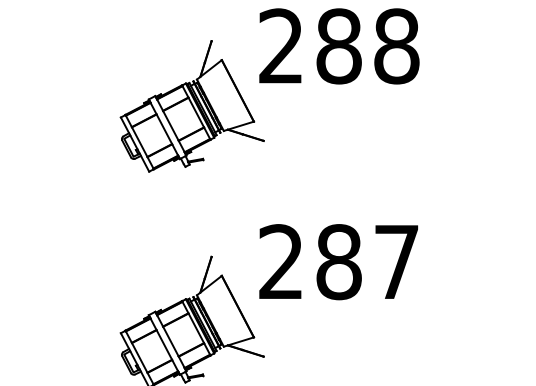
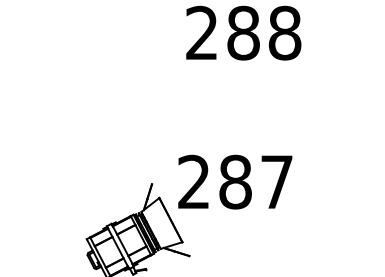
part: (191, 106) -> (137, 76), removed
text: (338, 261) -> (235, 181), moved

